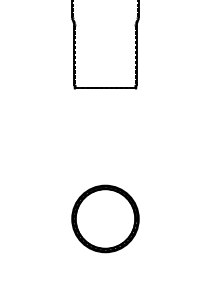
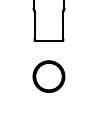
part: (104, 218) -> (48, 76), moved

